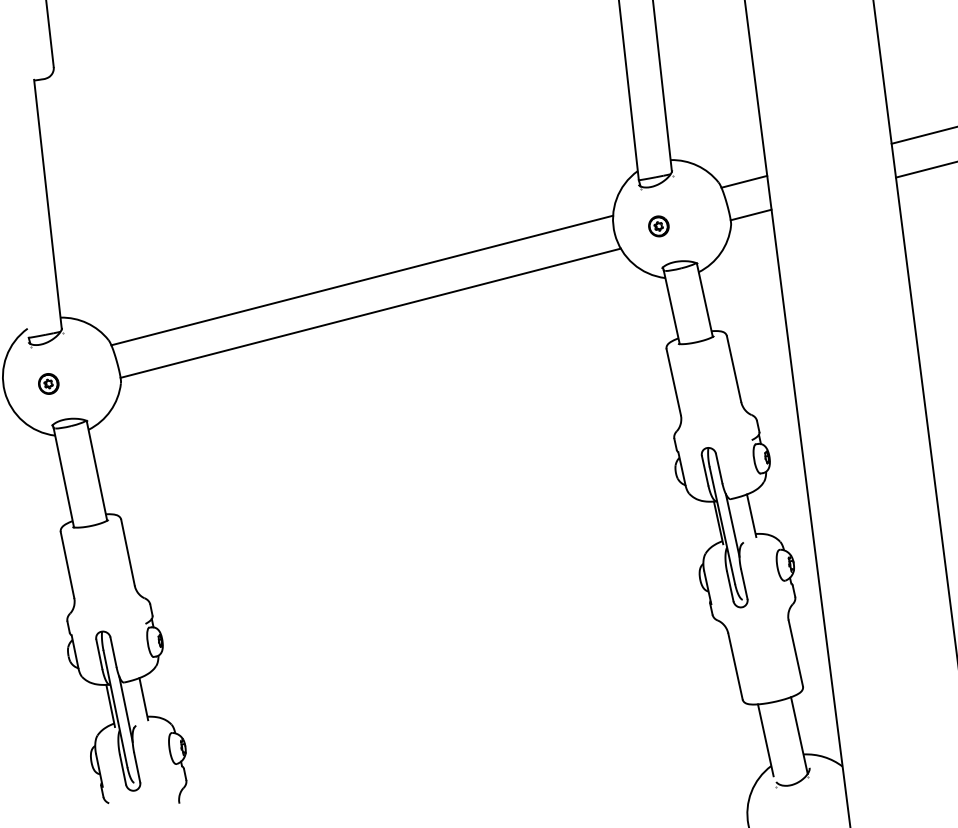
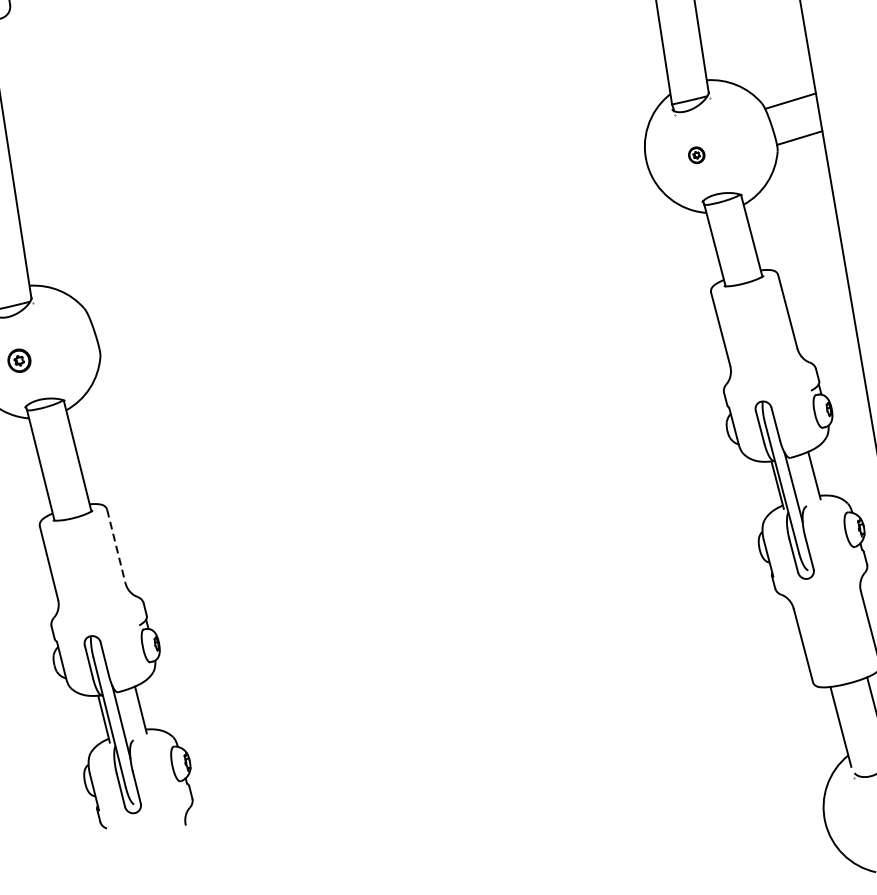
part: (658, 226) -> (696, 155), size x0.7
line: (362, 280) -> (366, 229), removed
line: (370, 312) -> (377, 265), removed
line: (128, 552) -> (116, 546), solid -> dashed

